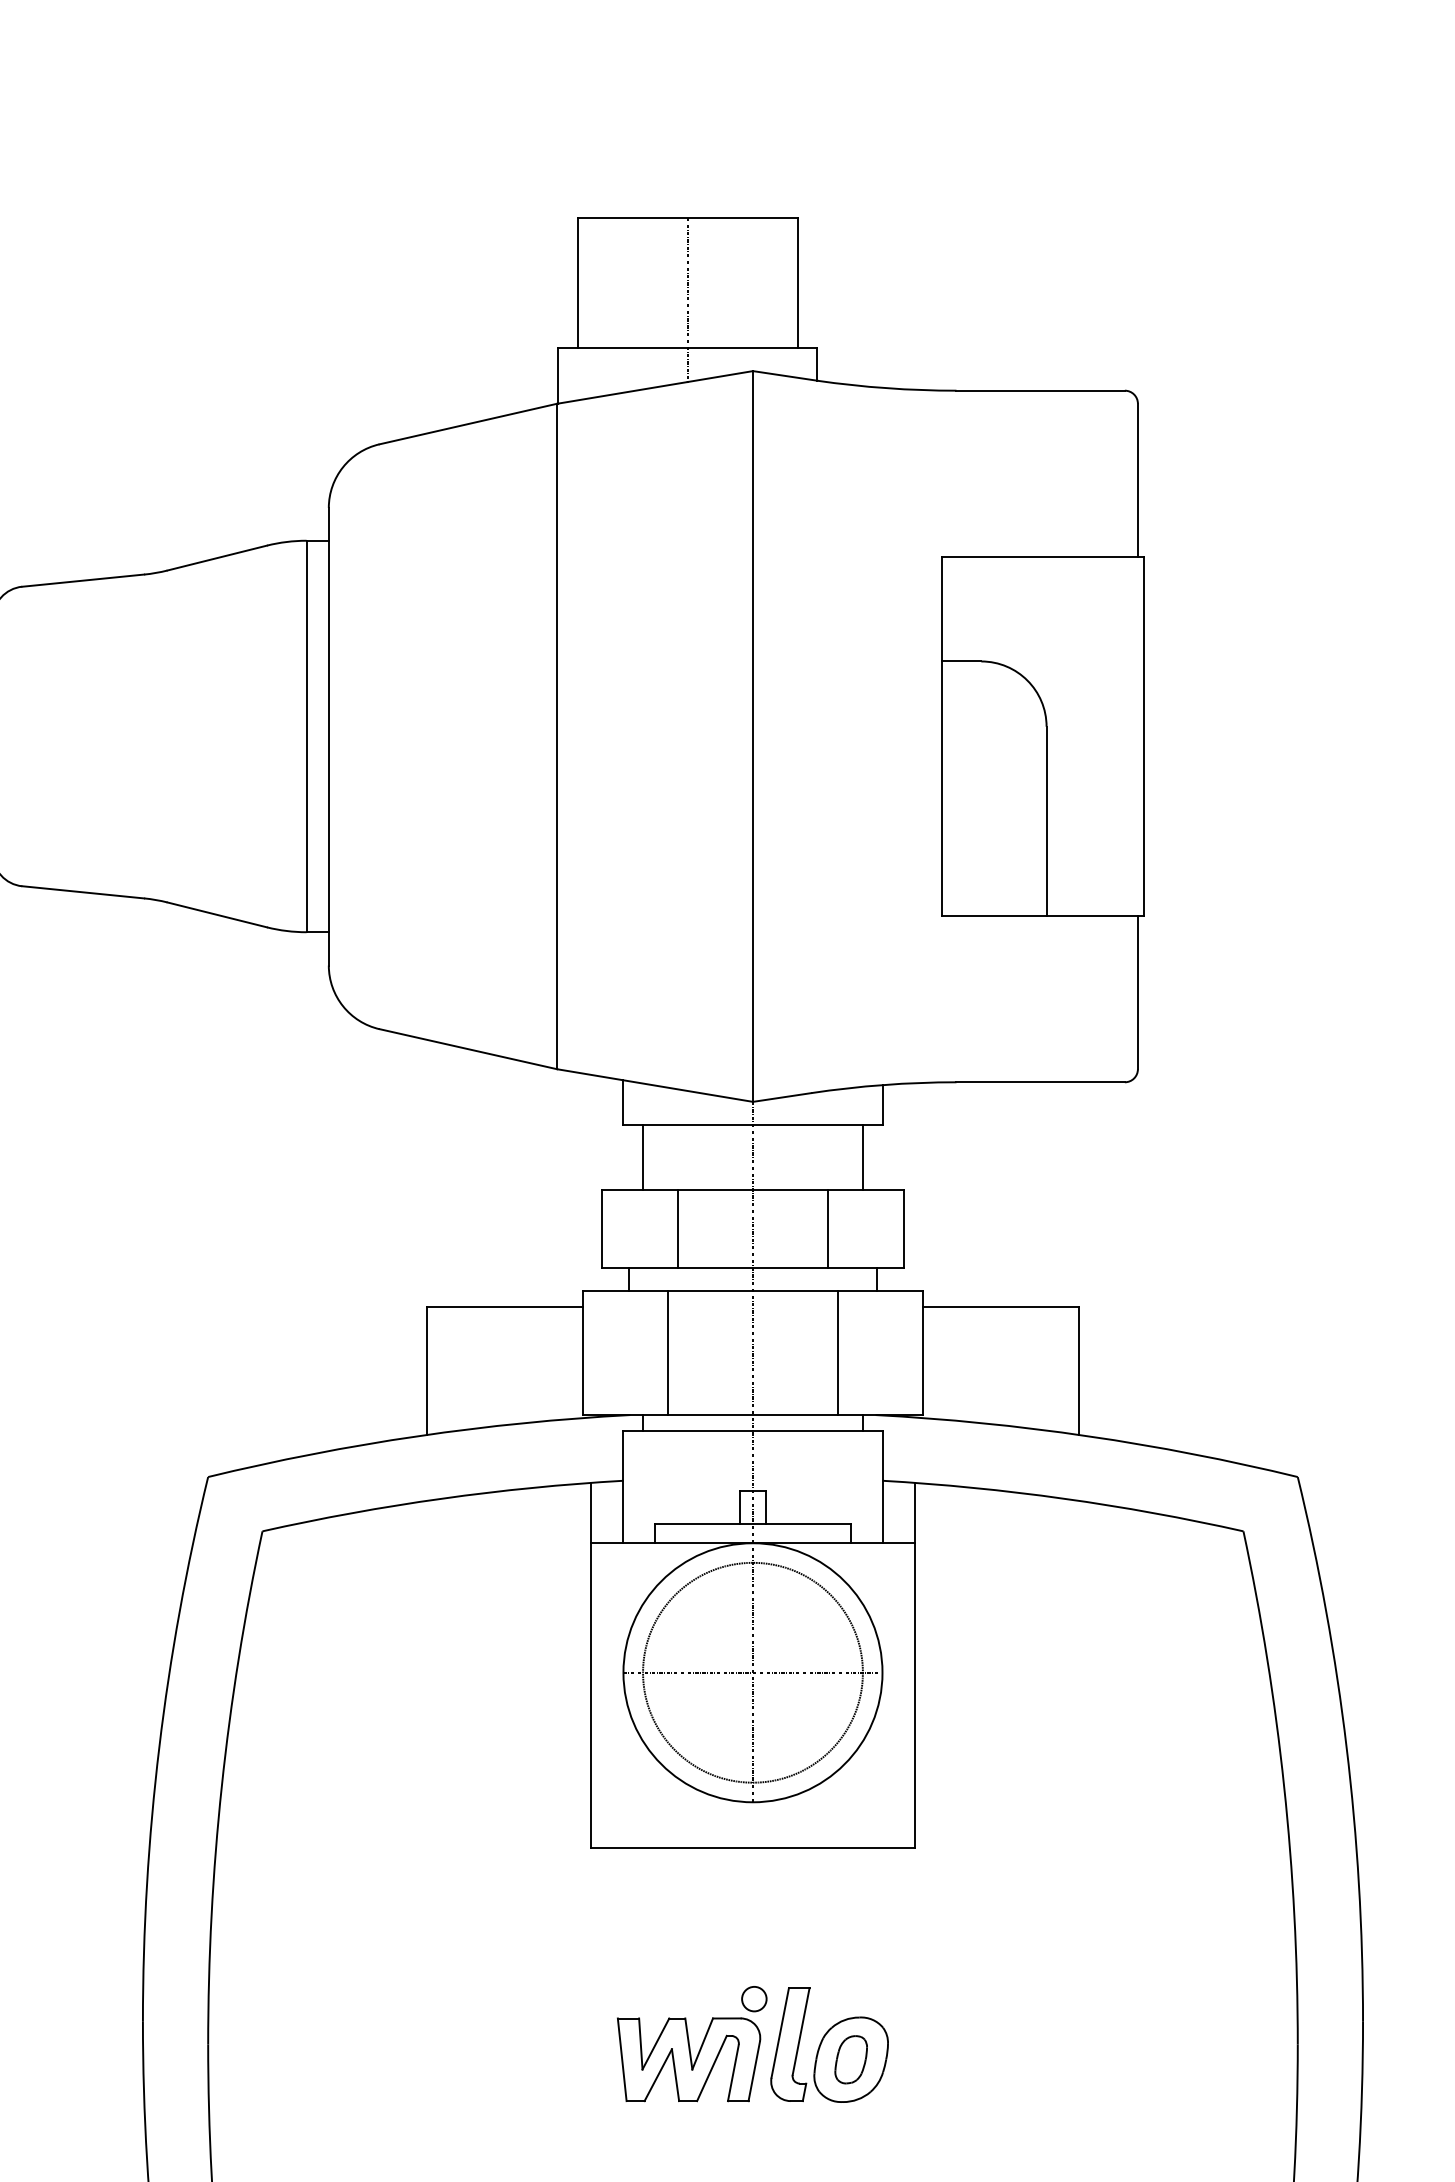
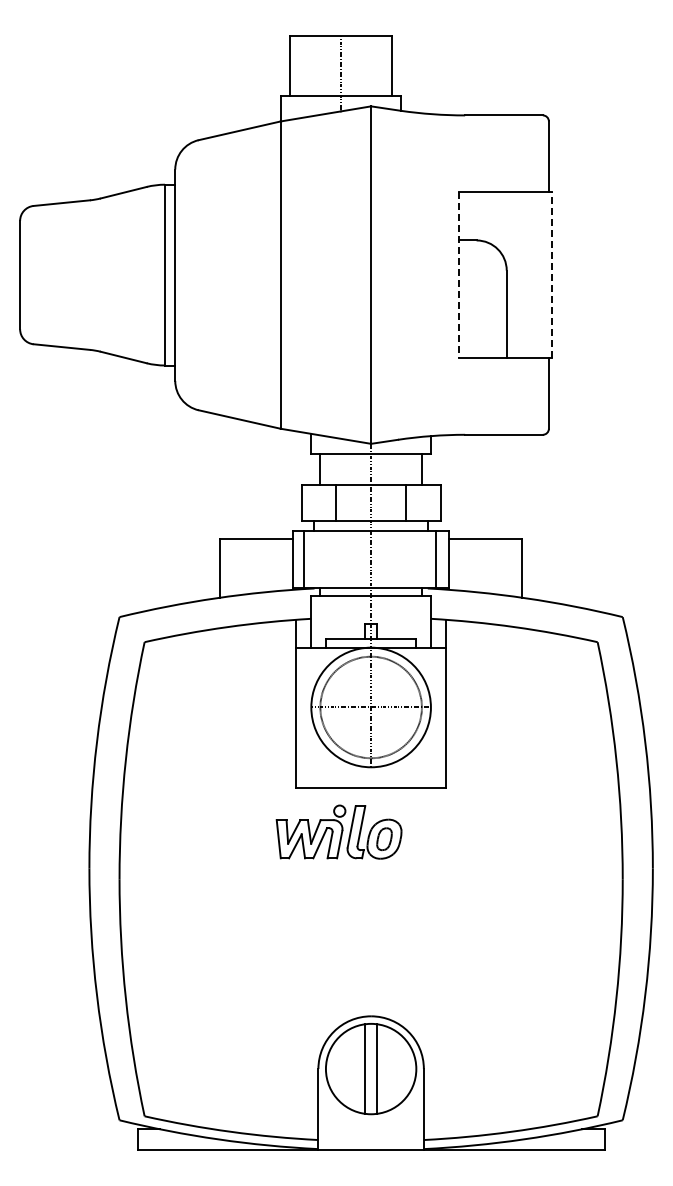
line: (942, 737) -> (458, 275), solid -> dashed
line: (1143, 737) -> (551, 275), solid -> dashed
line: (669, 1352) -> (304, 559), moved
line: (838, 1352) -> (436, 559), moved
part: (751, 2043) -> (338, 831), moved

